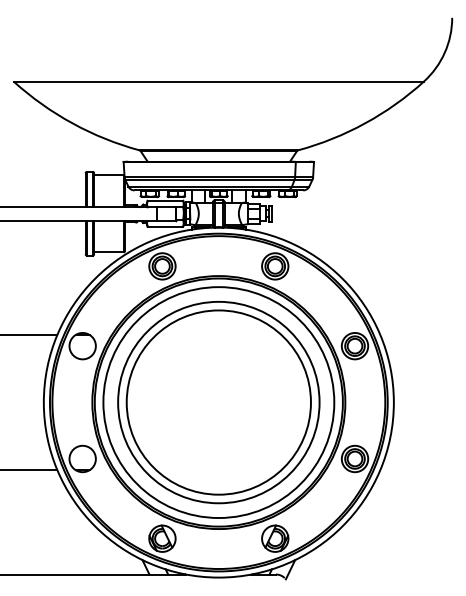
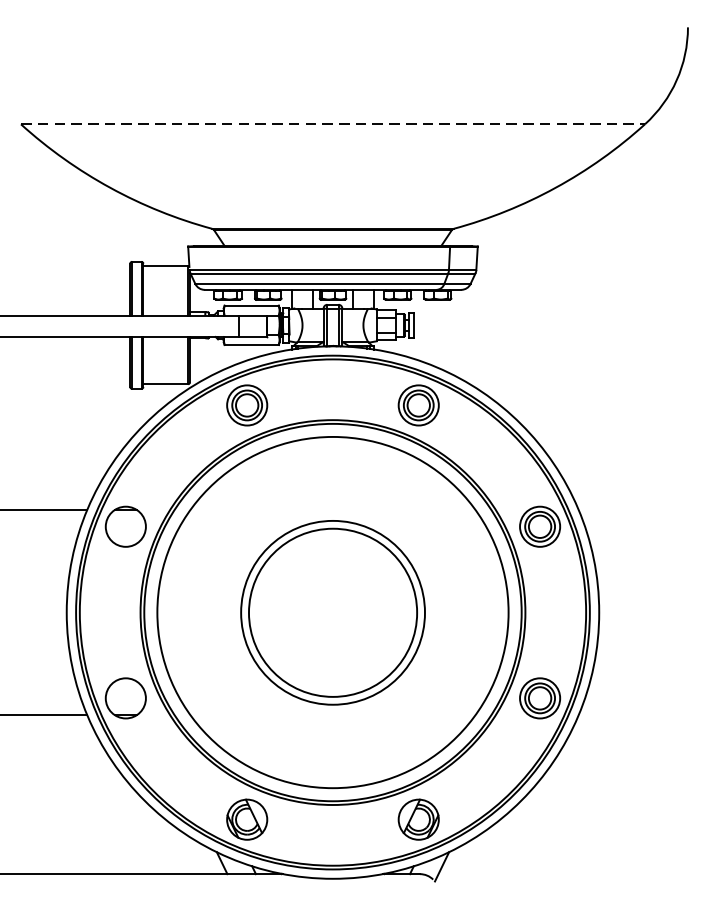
line: (219, 81) -> (333, 124), solid -> dashed
part: (218, 402) -> (332, 612), size x0.6

